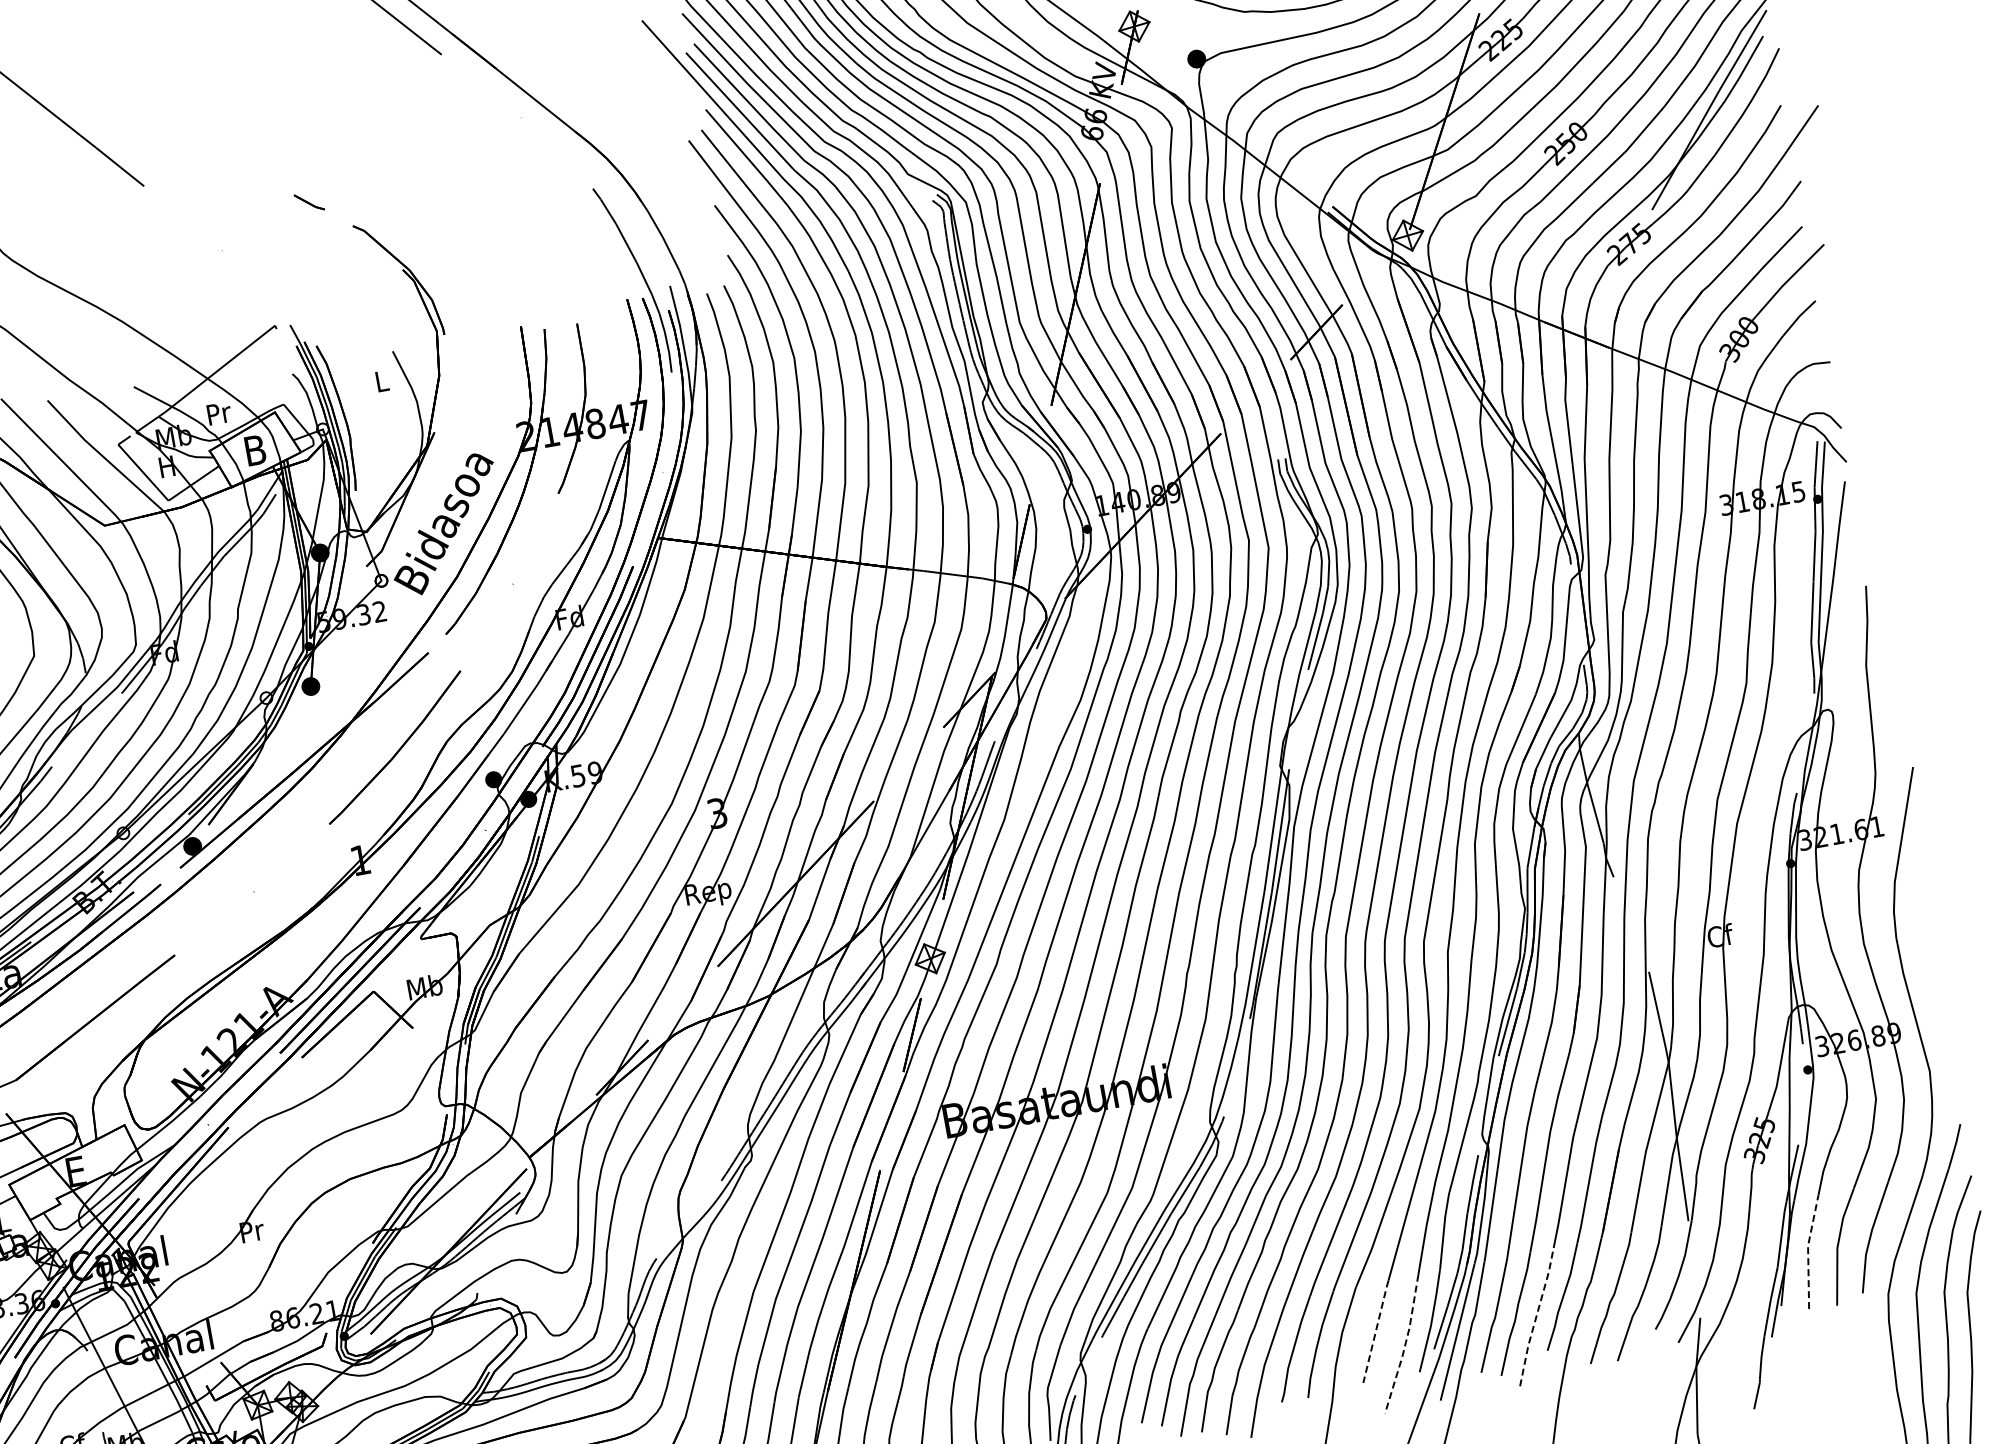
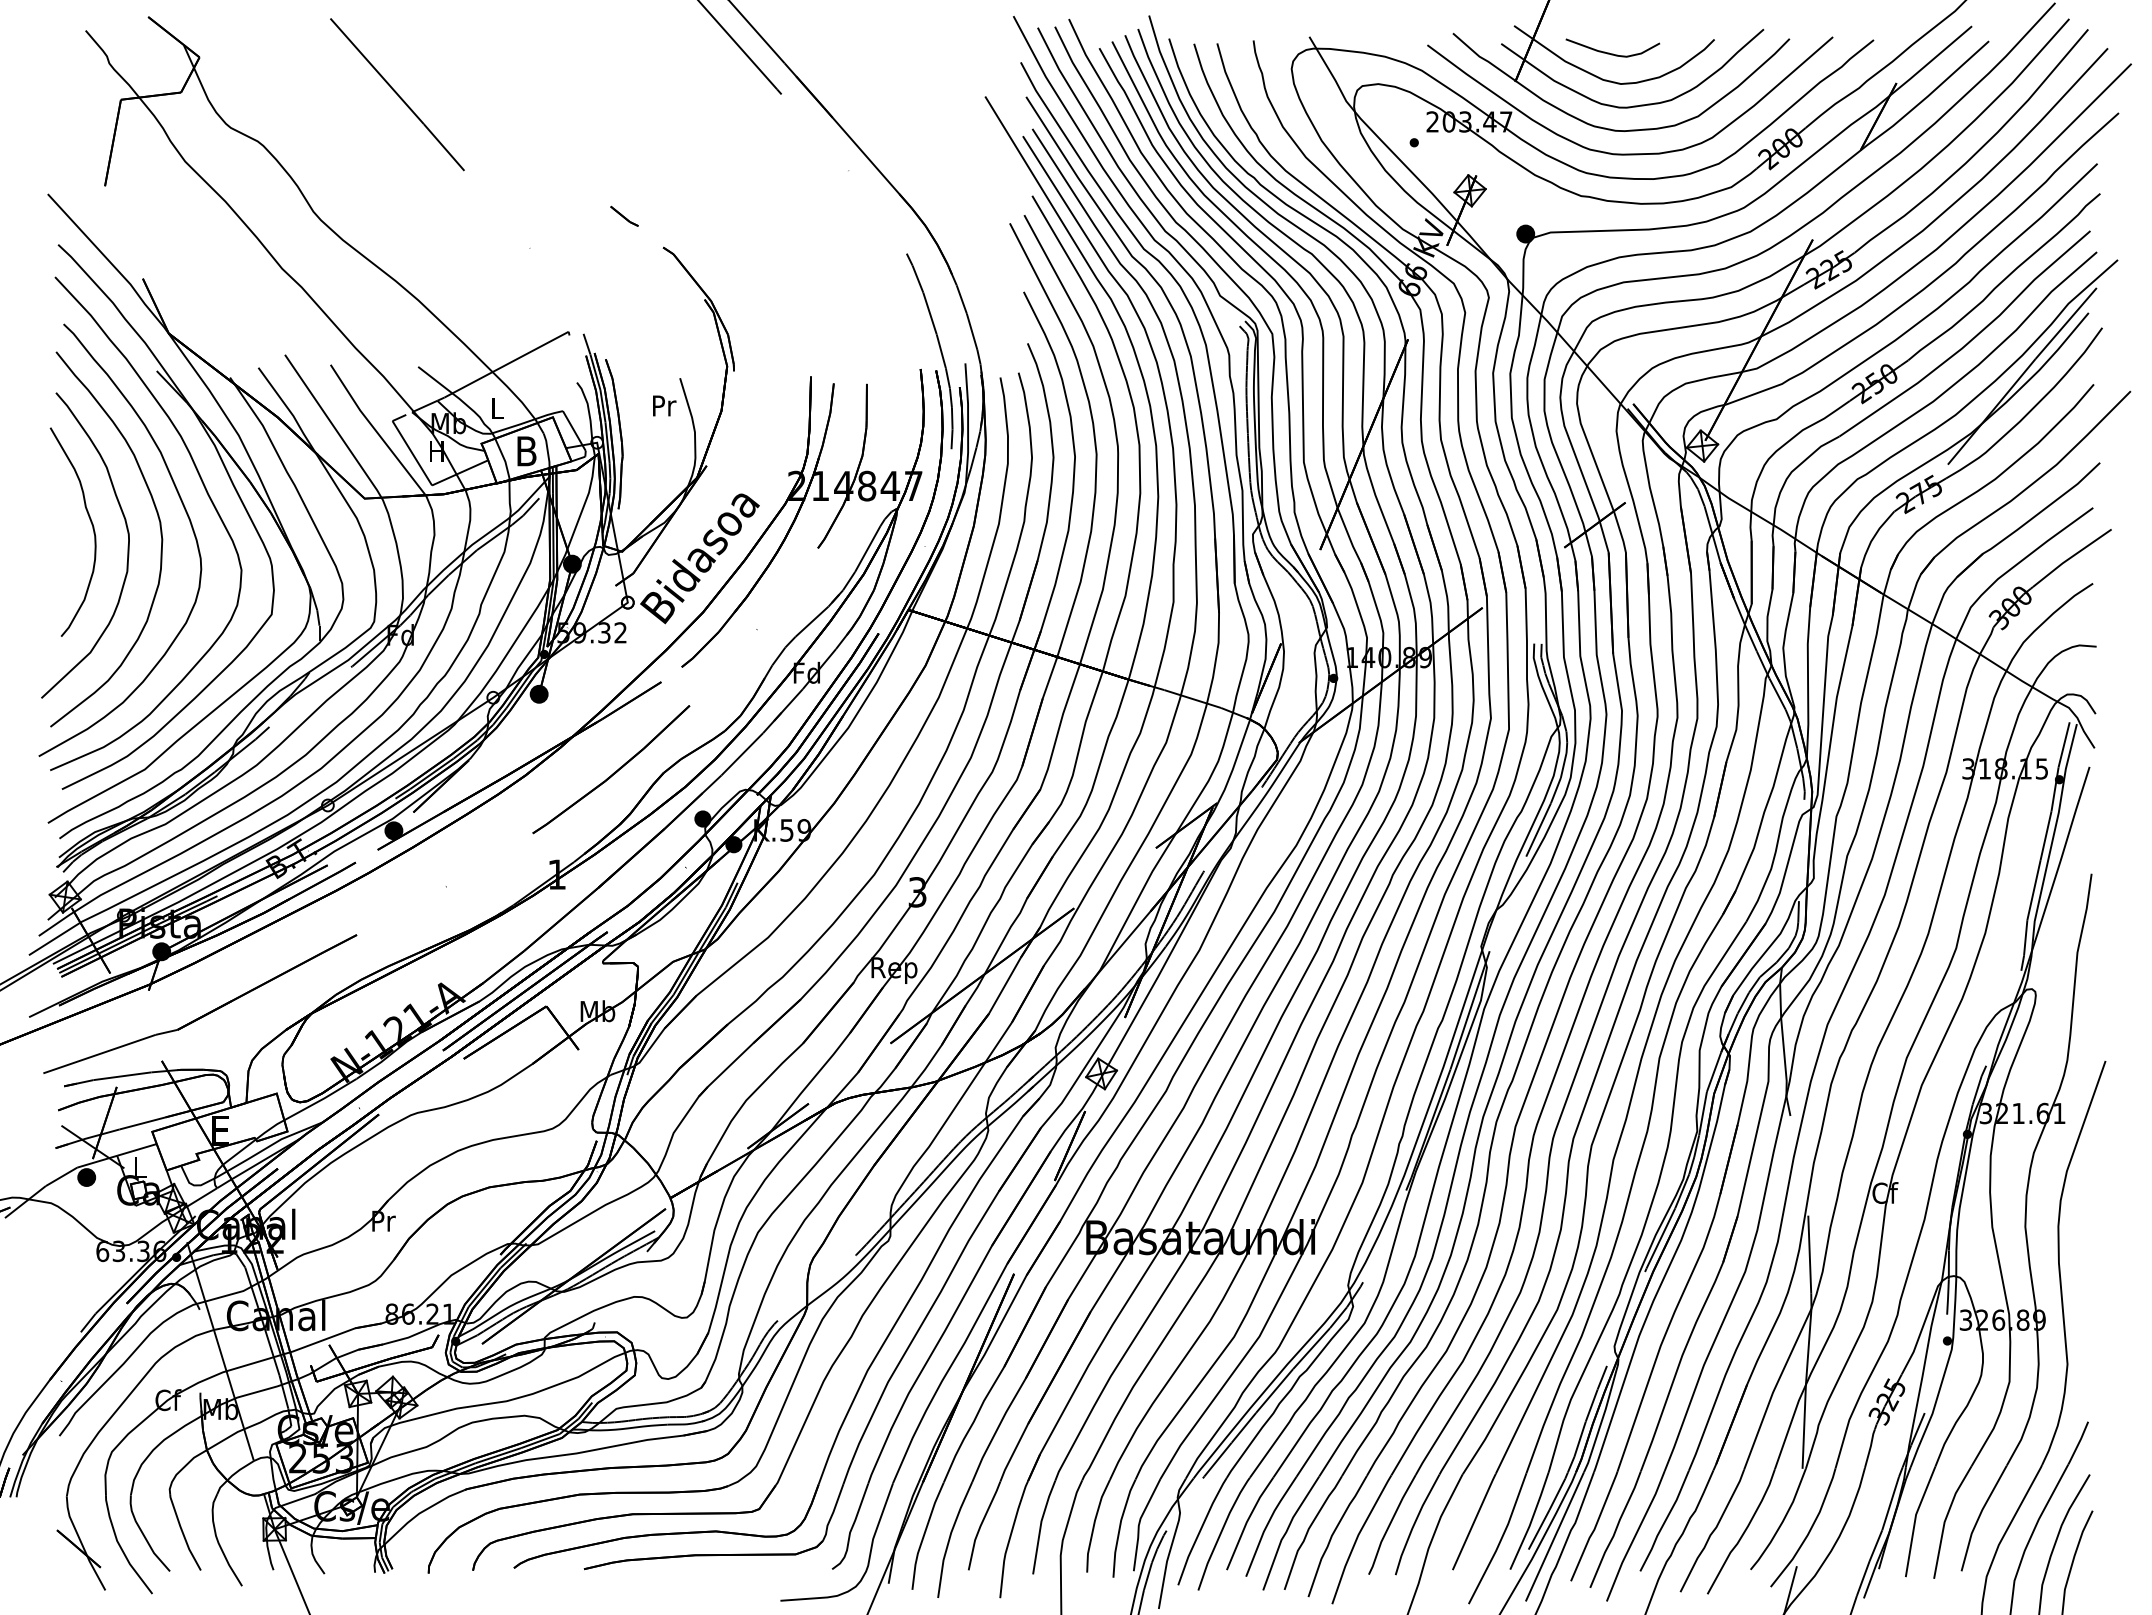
text: (382, 380) -> (664, 405), L -> Pr
text: (219, 413) -> (497, 408), Pr -> L
line: (1808, 1250) -> (1915, 1519), dashed -> solid
line: (1536, 1317) -> (1635, 1536), dashed -> solid
line: (1376, 1331) -> (1474, 1521), dashed -> solid
line: (1404, 1345) -> (1500, 1540), dashed -> solid

